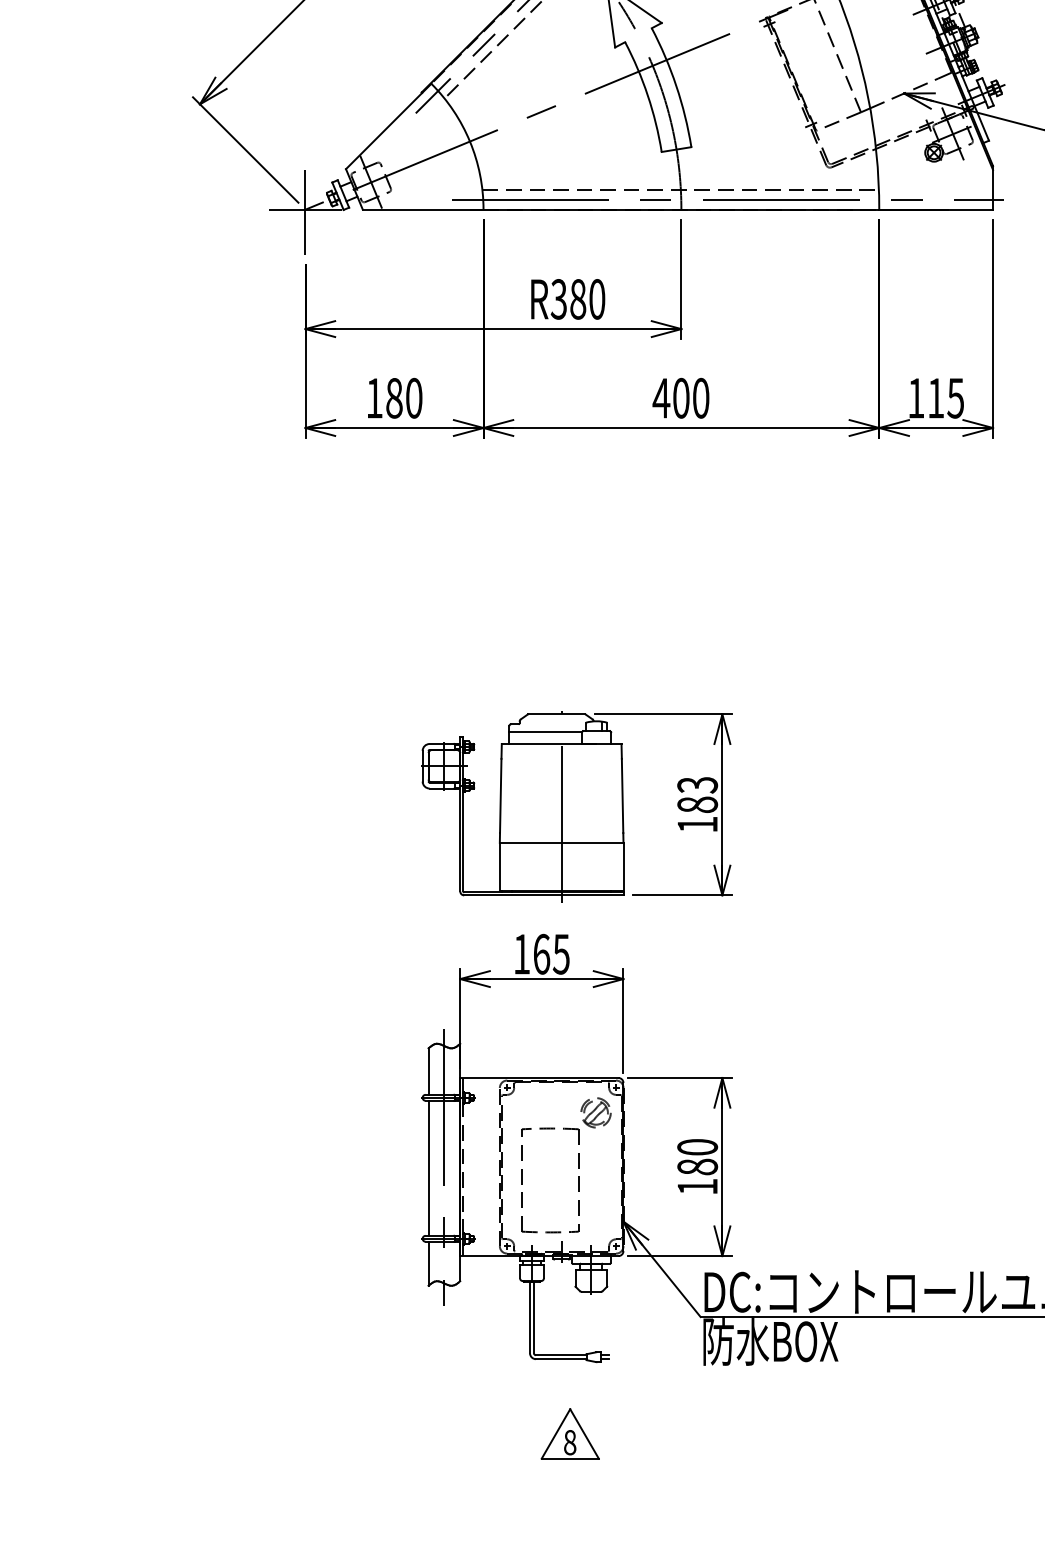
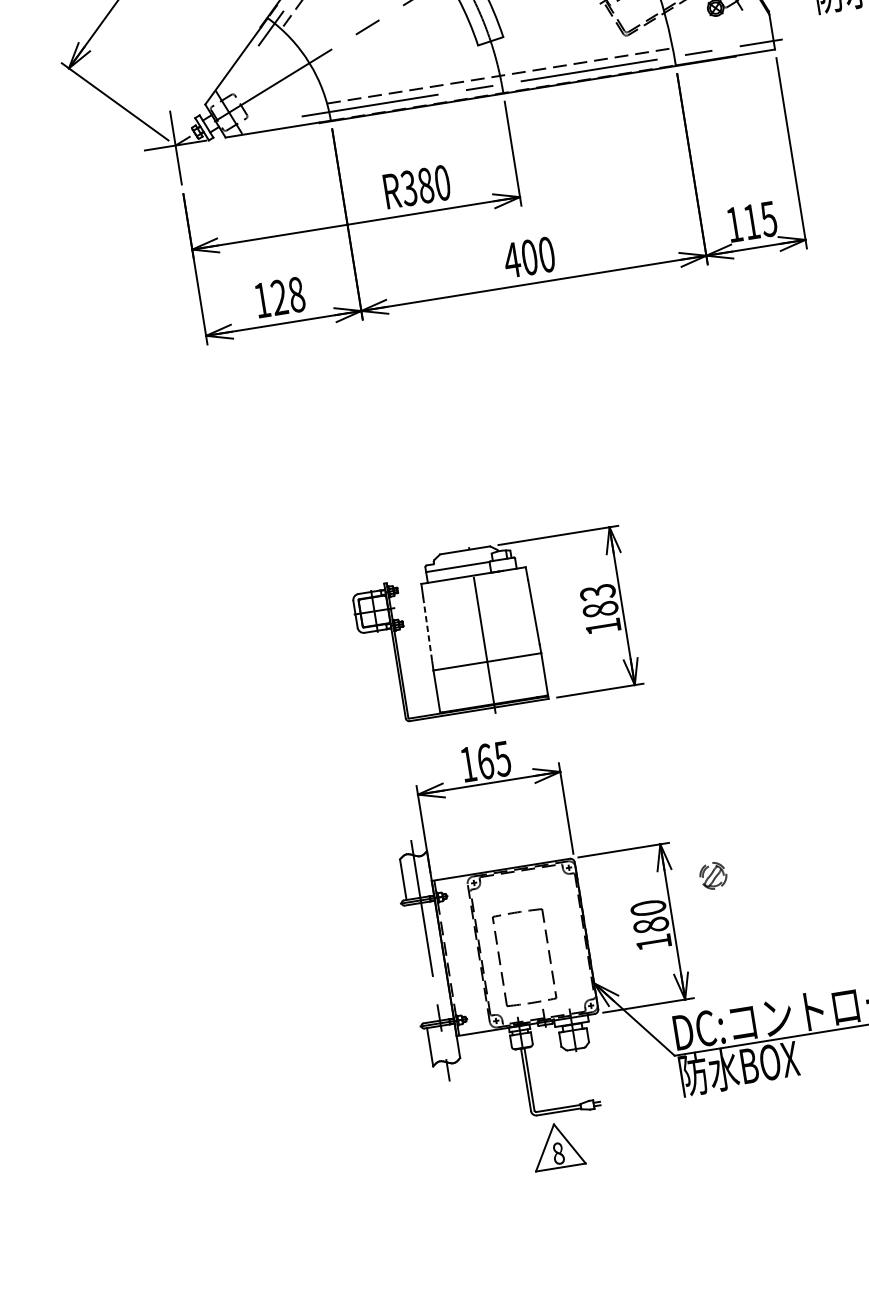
text: (404, 397) -> (288, 295), 180 -> 128
line: (500, 796) -> (427, 629), solid -> dashed
part: (595, 1112) -> (712, 875), moved
line: (428, 1167) -> (416, 963), removed
part: (569, 1433) -> (556, 1145), moved

